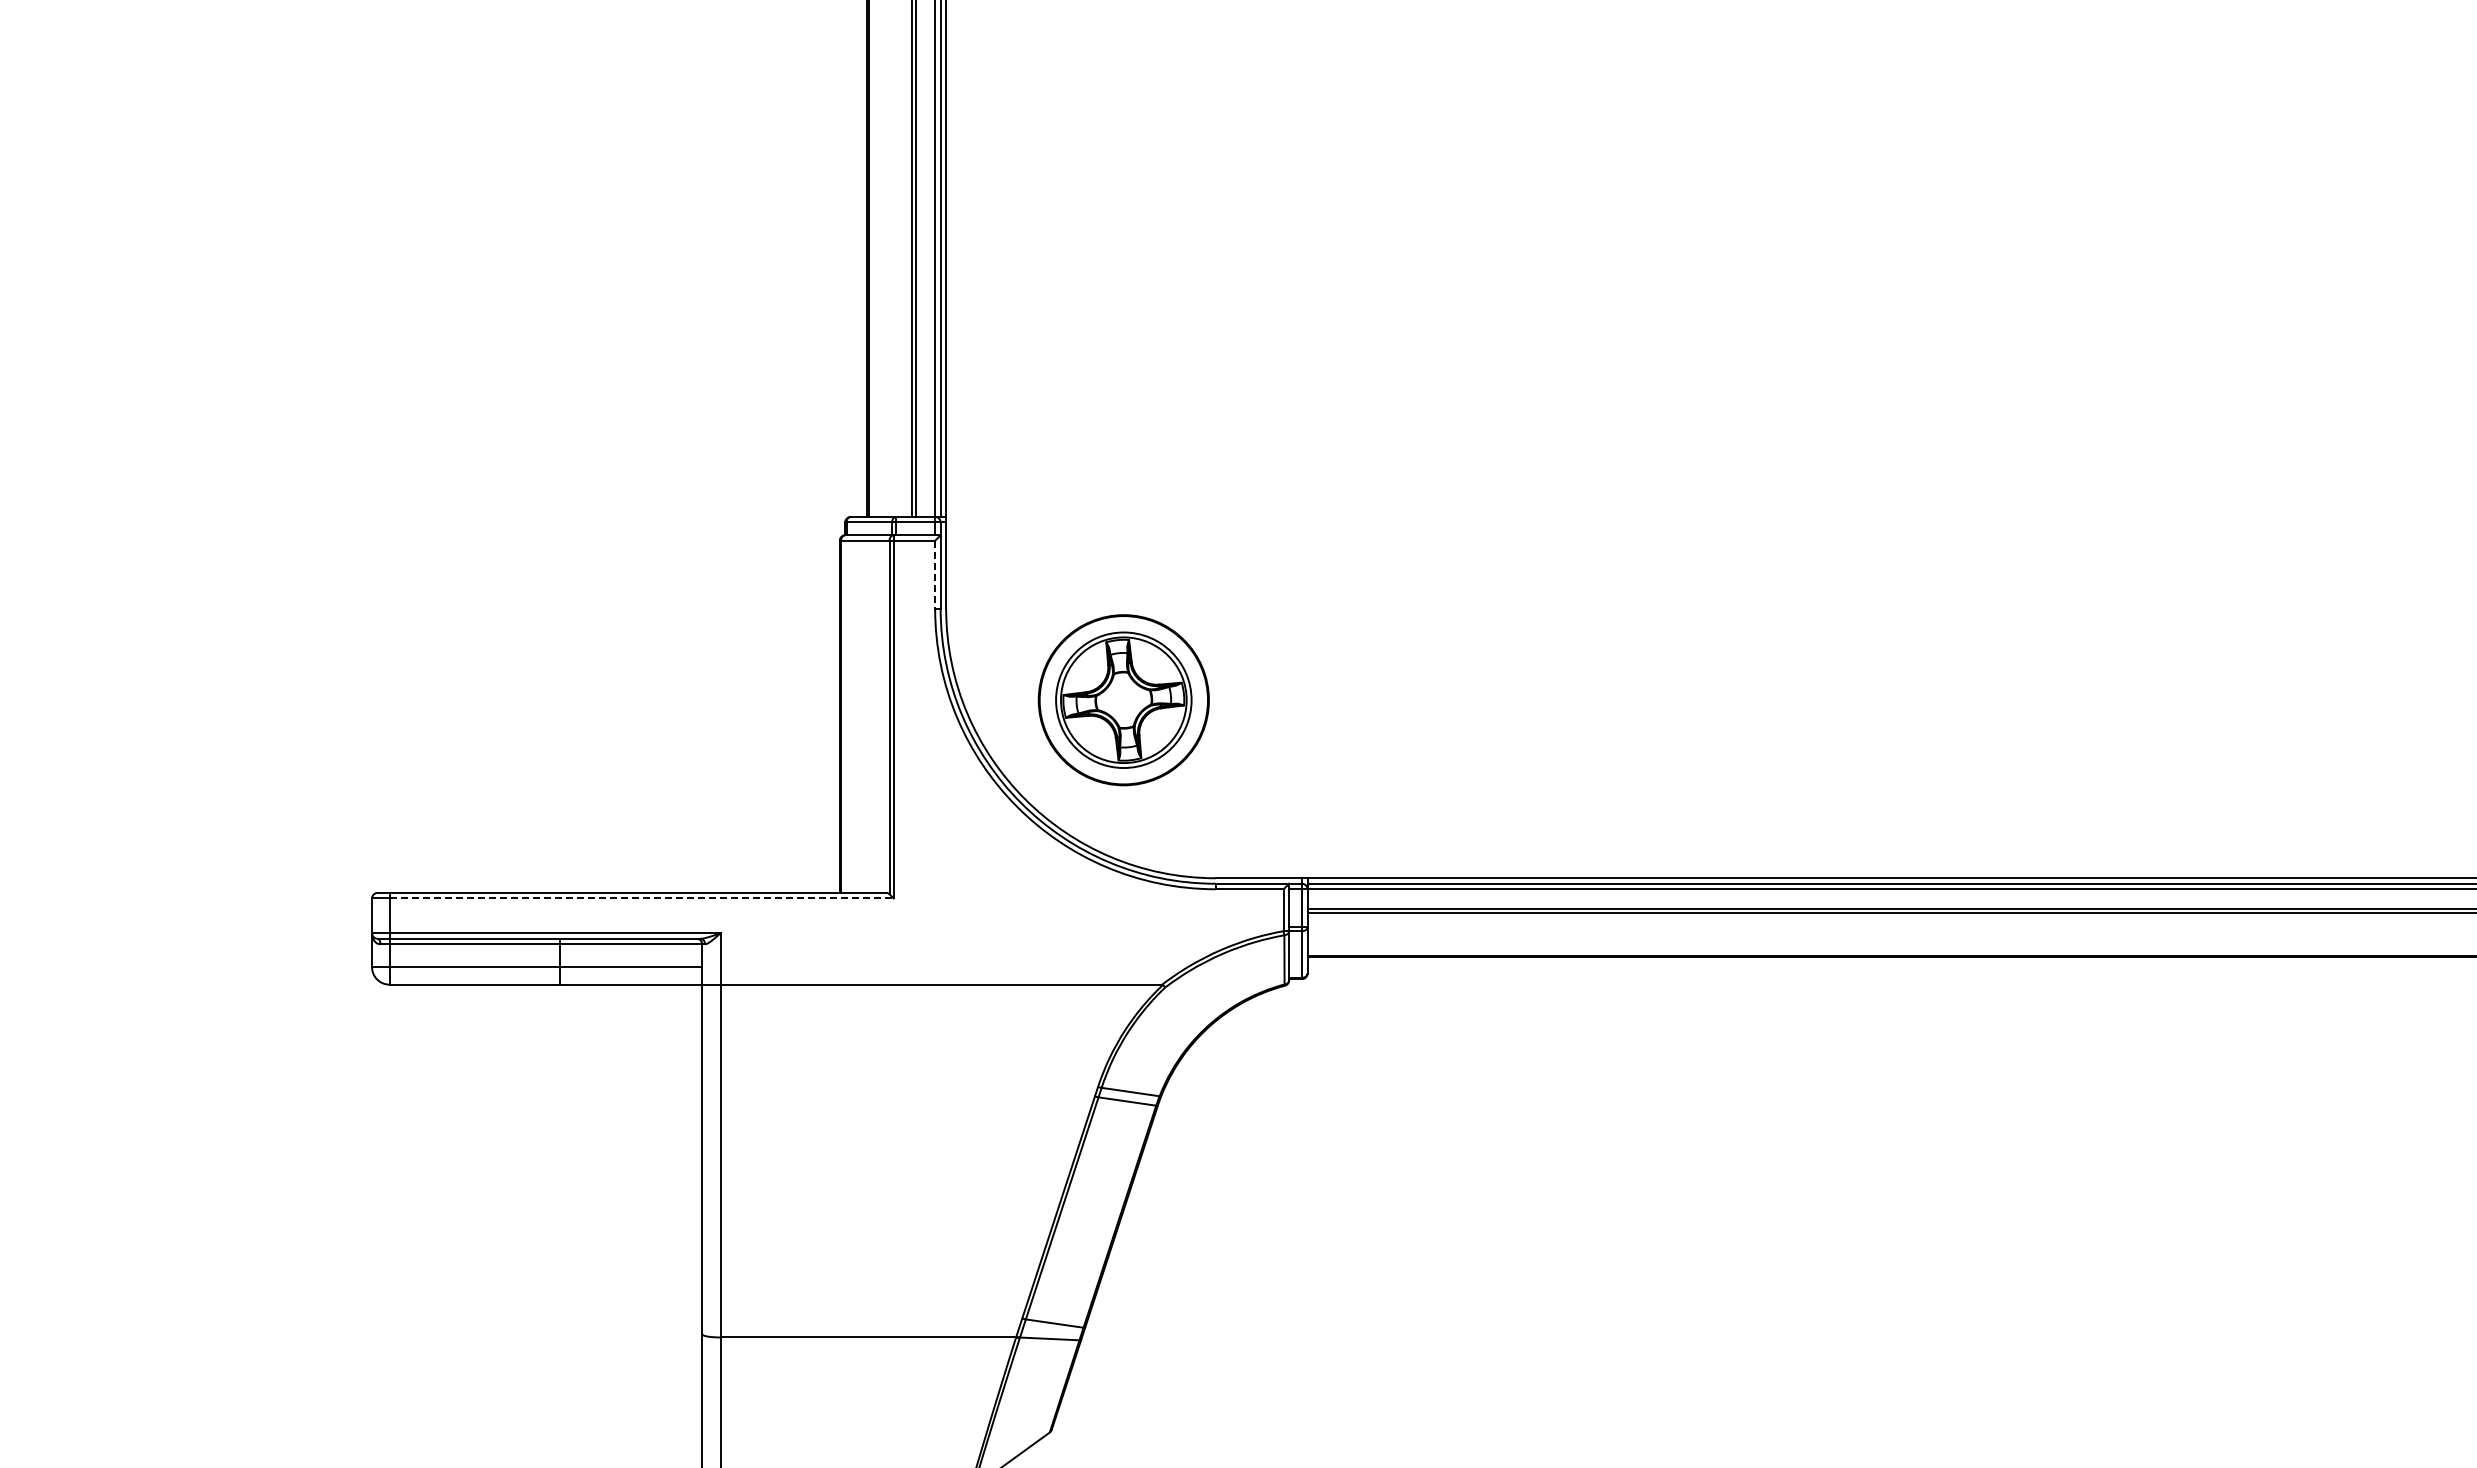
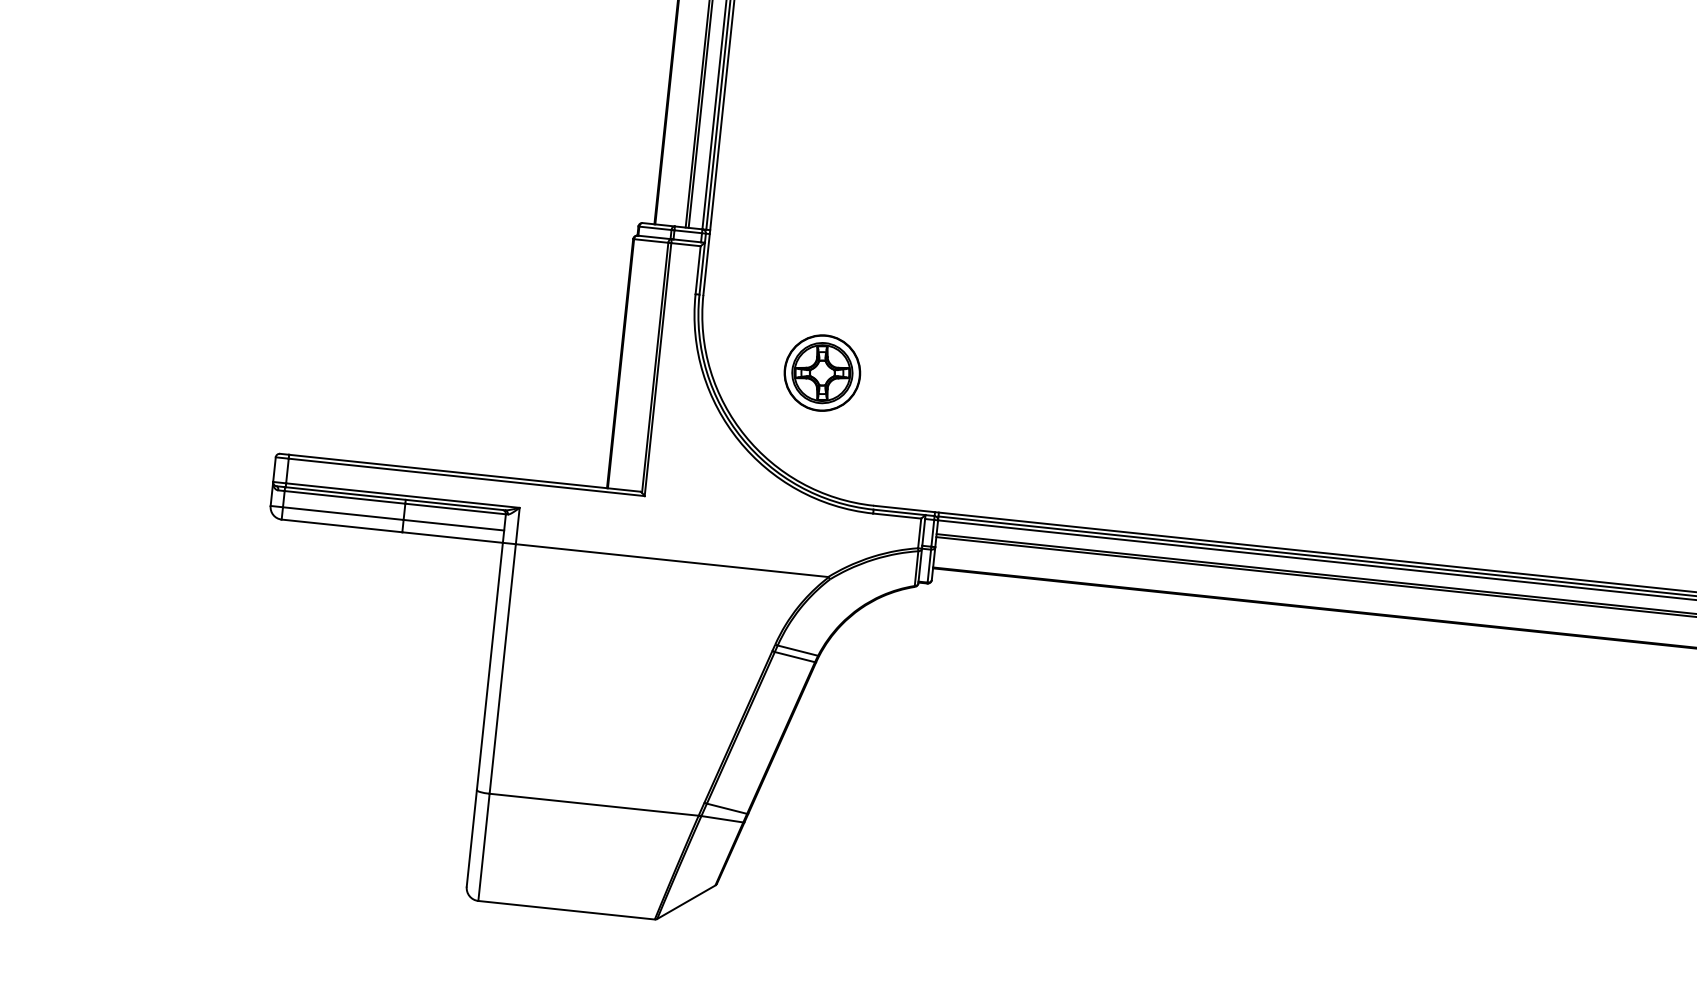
line: (935, 574) -> (698, 270), dashed -> solid
part: (1124, 700) -> (822, 373), size x0.62
line: (642, 898) -> (467, 477), dashed -> solid

